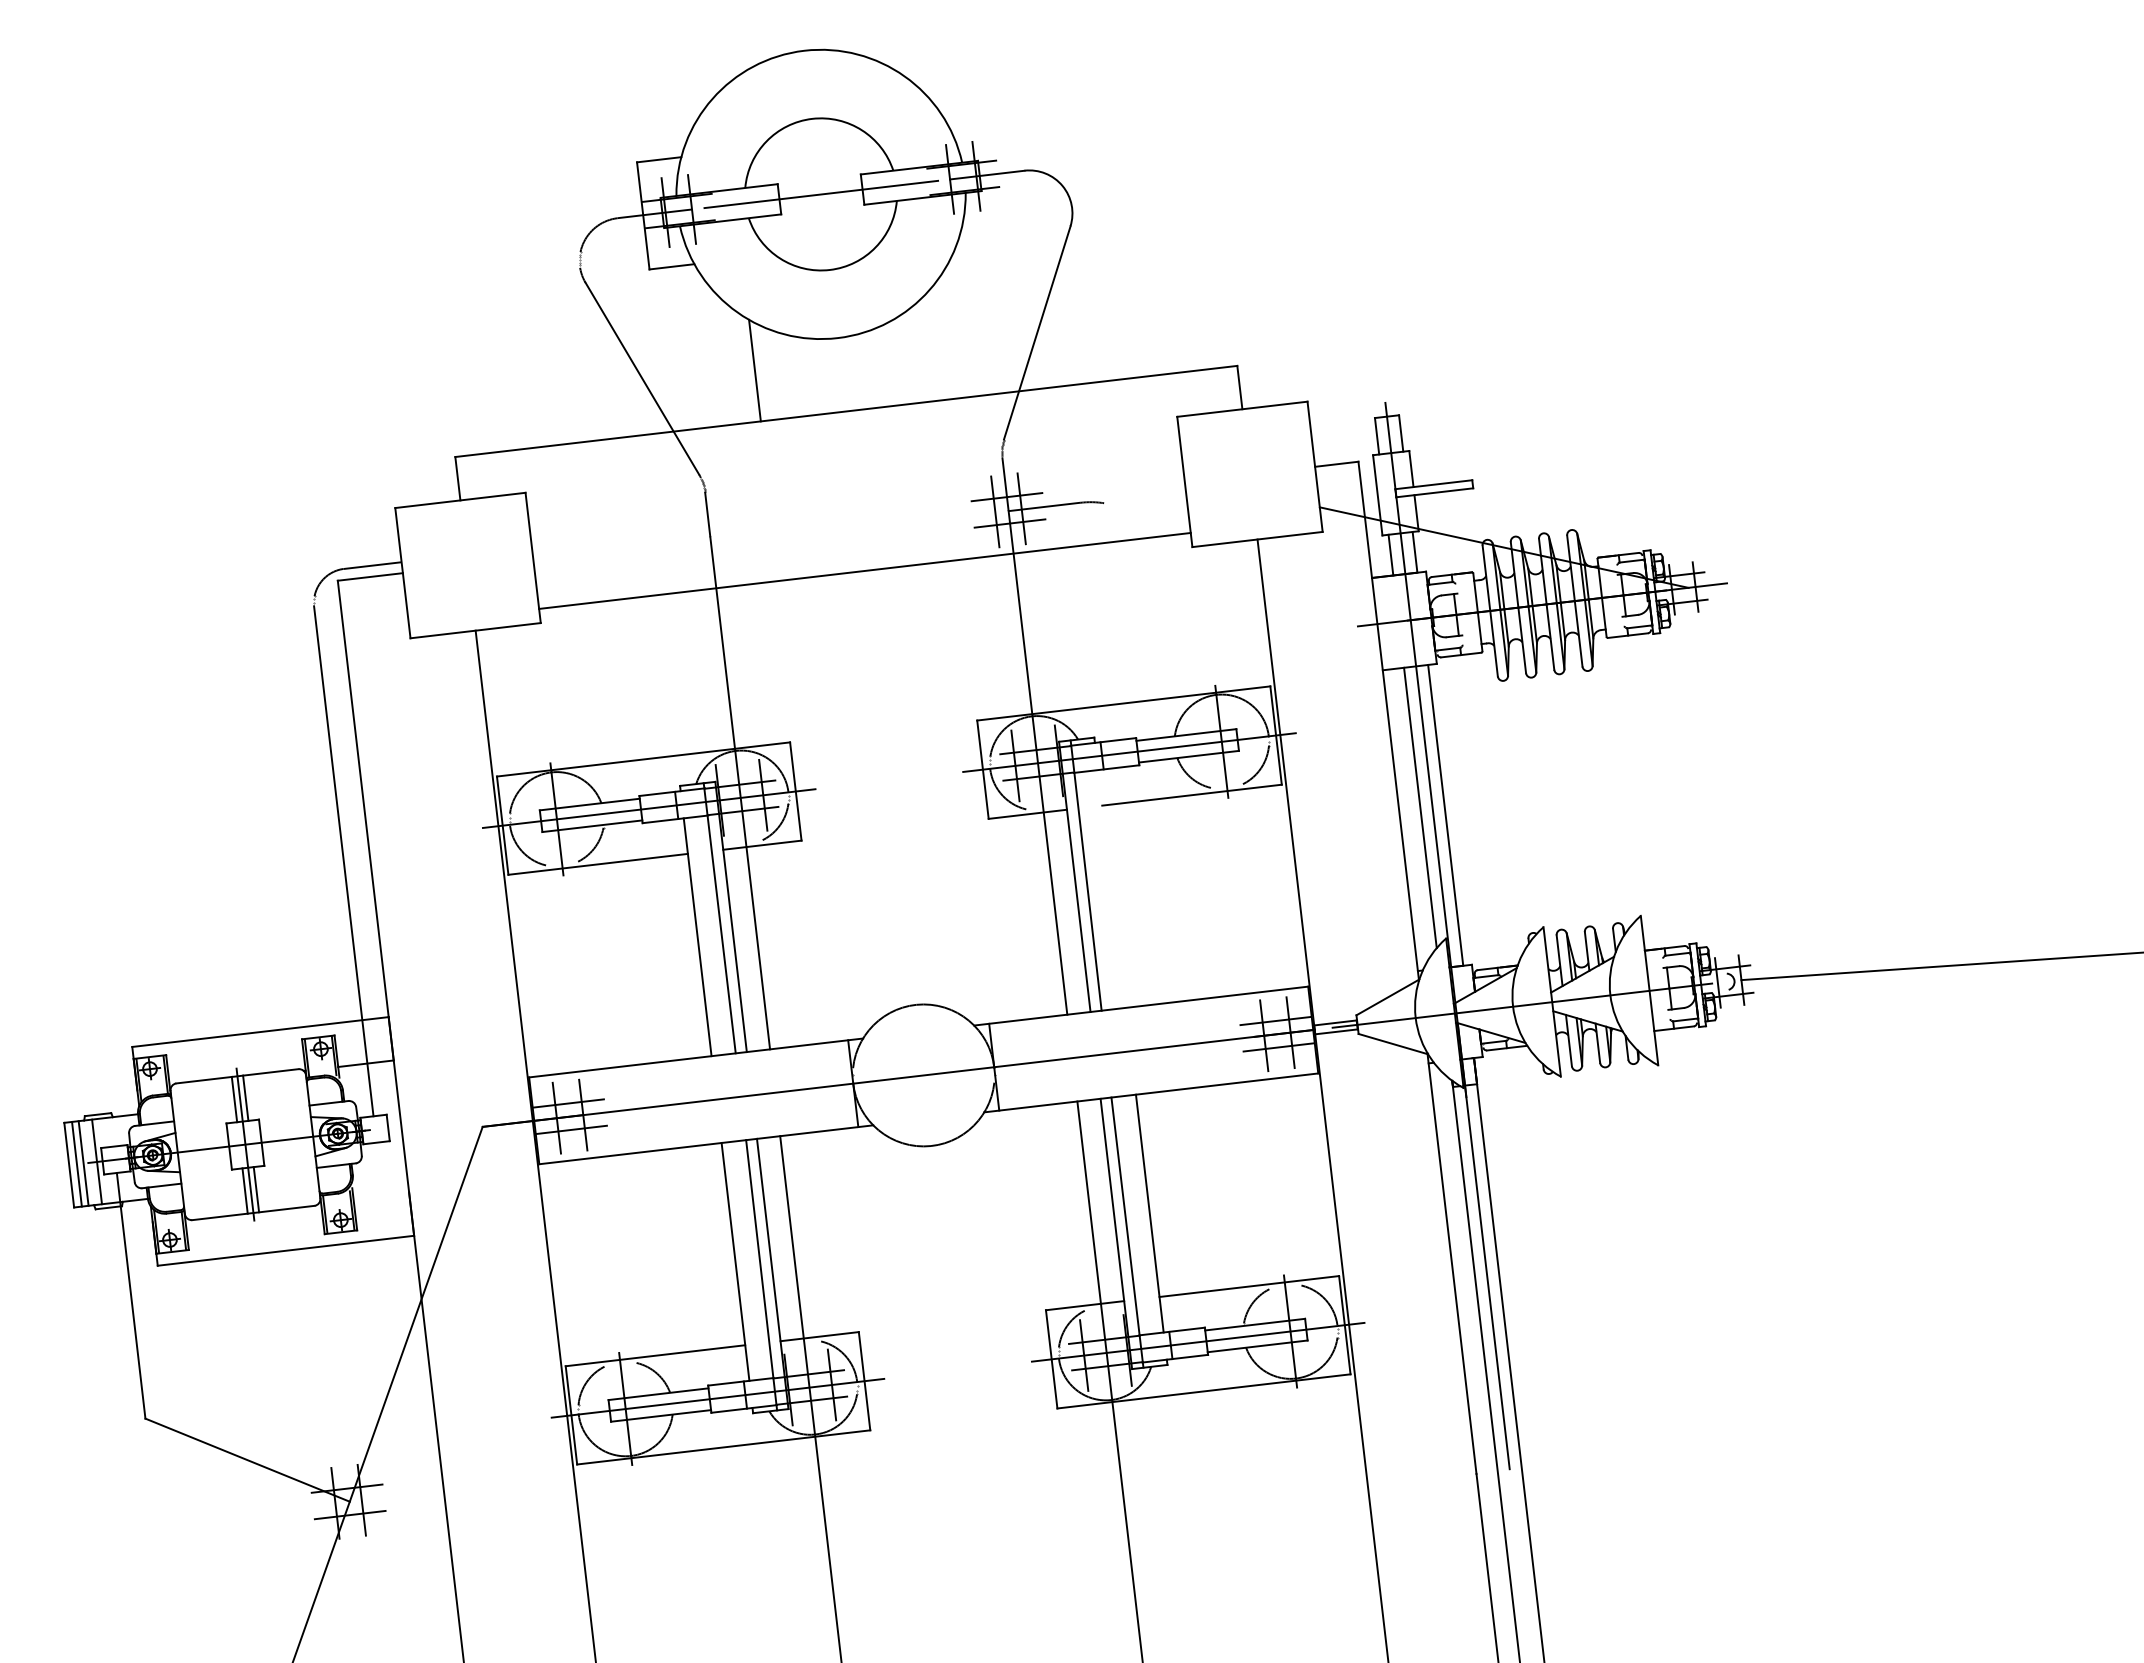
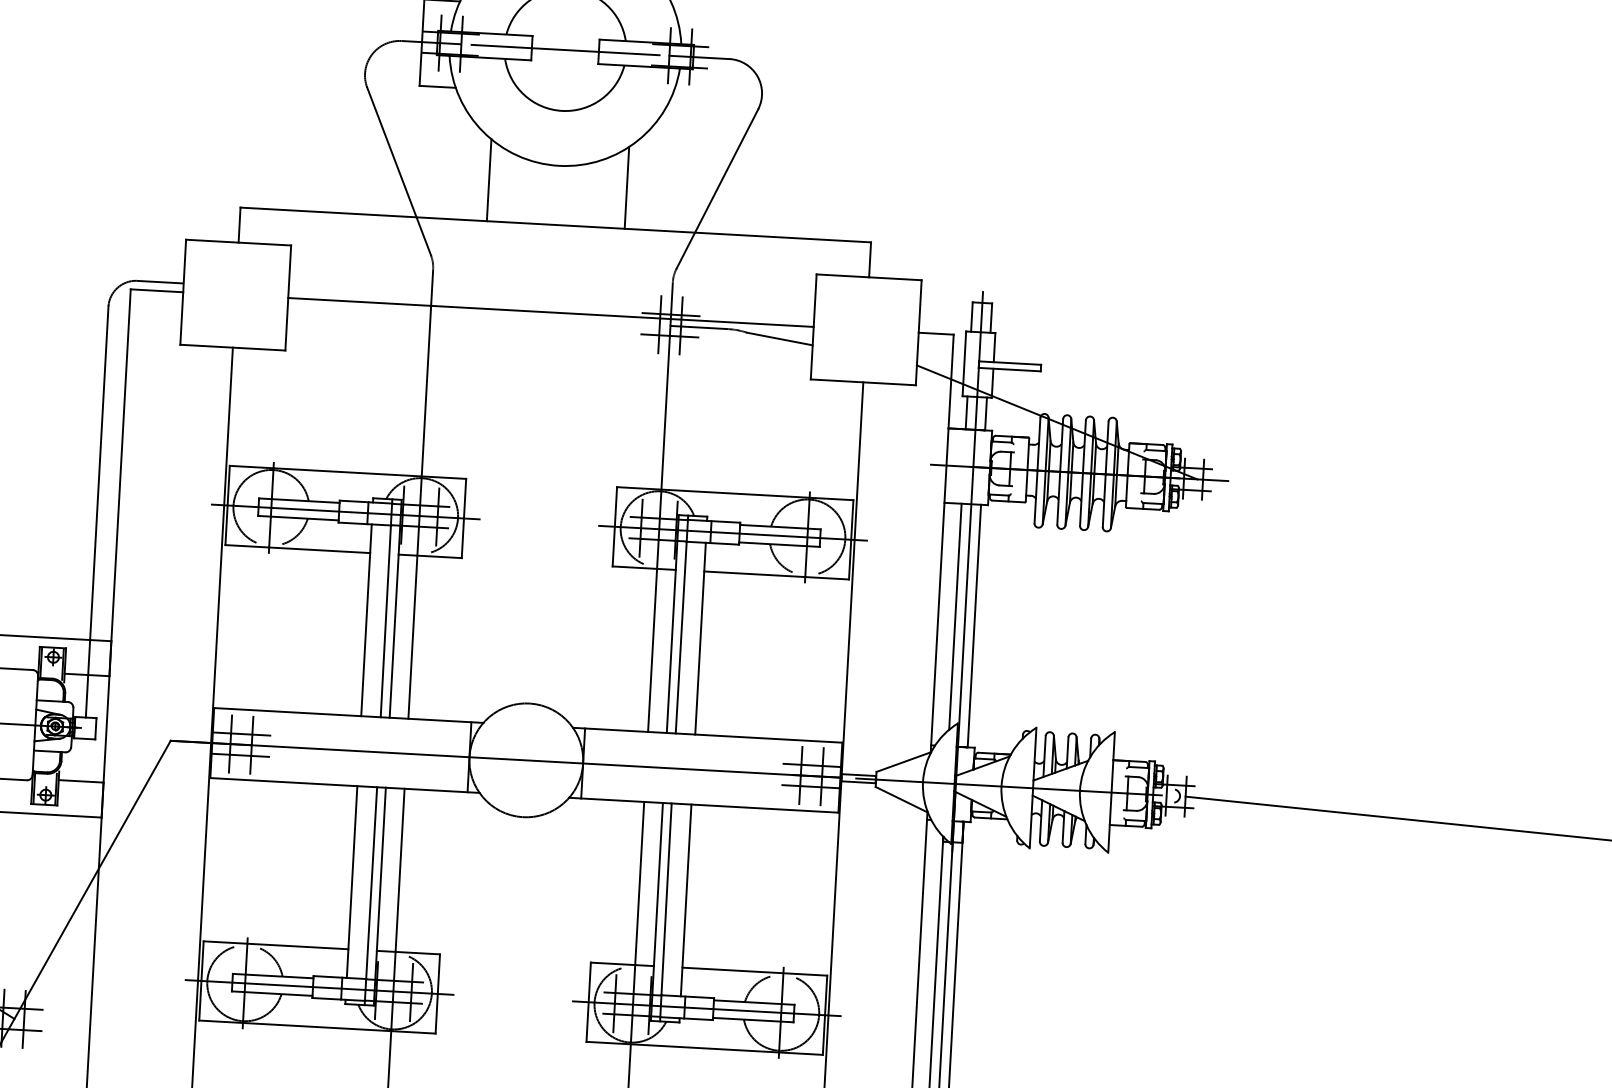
line: (925, 350) -> (626, 187), added
line: (1145, 503) -> (779, 338), added
line: (864, 570) -> (550, 312), moved
line: (1111, 888) -> (700, 638), added
line: (381, 1195) -> (81, 781), added

